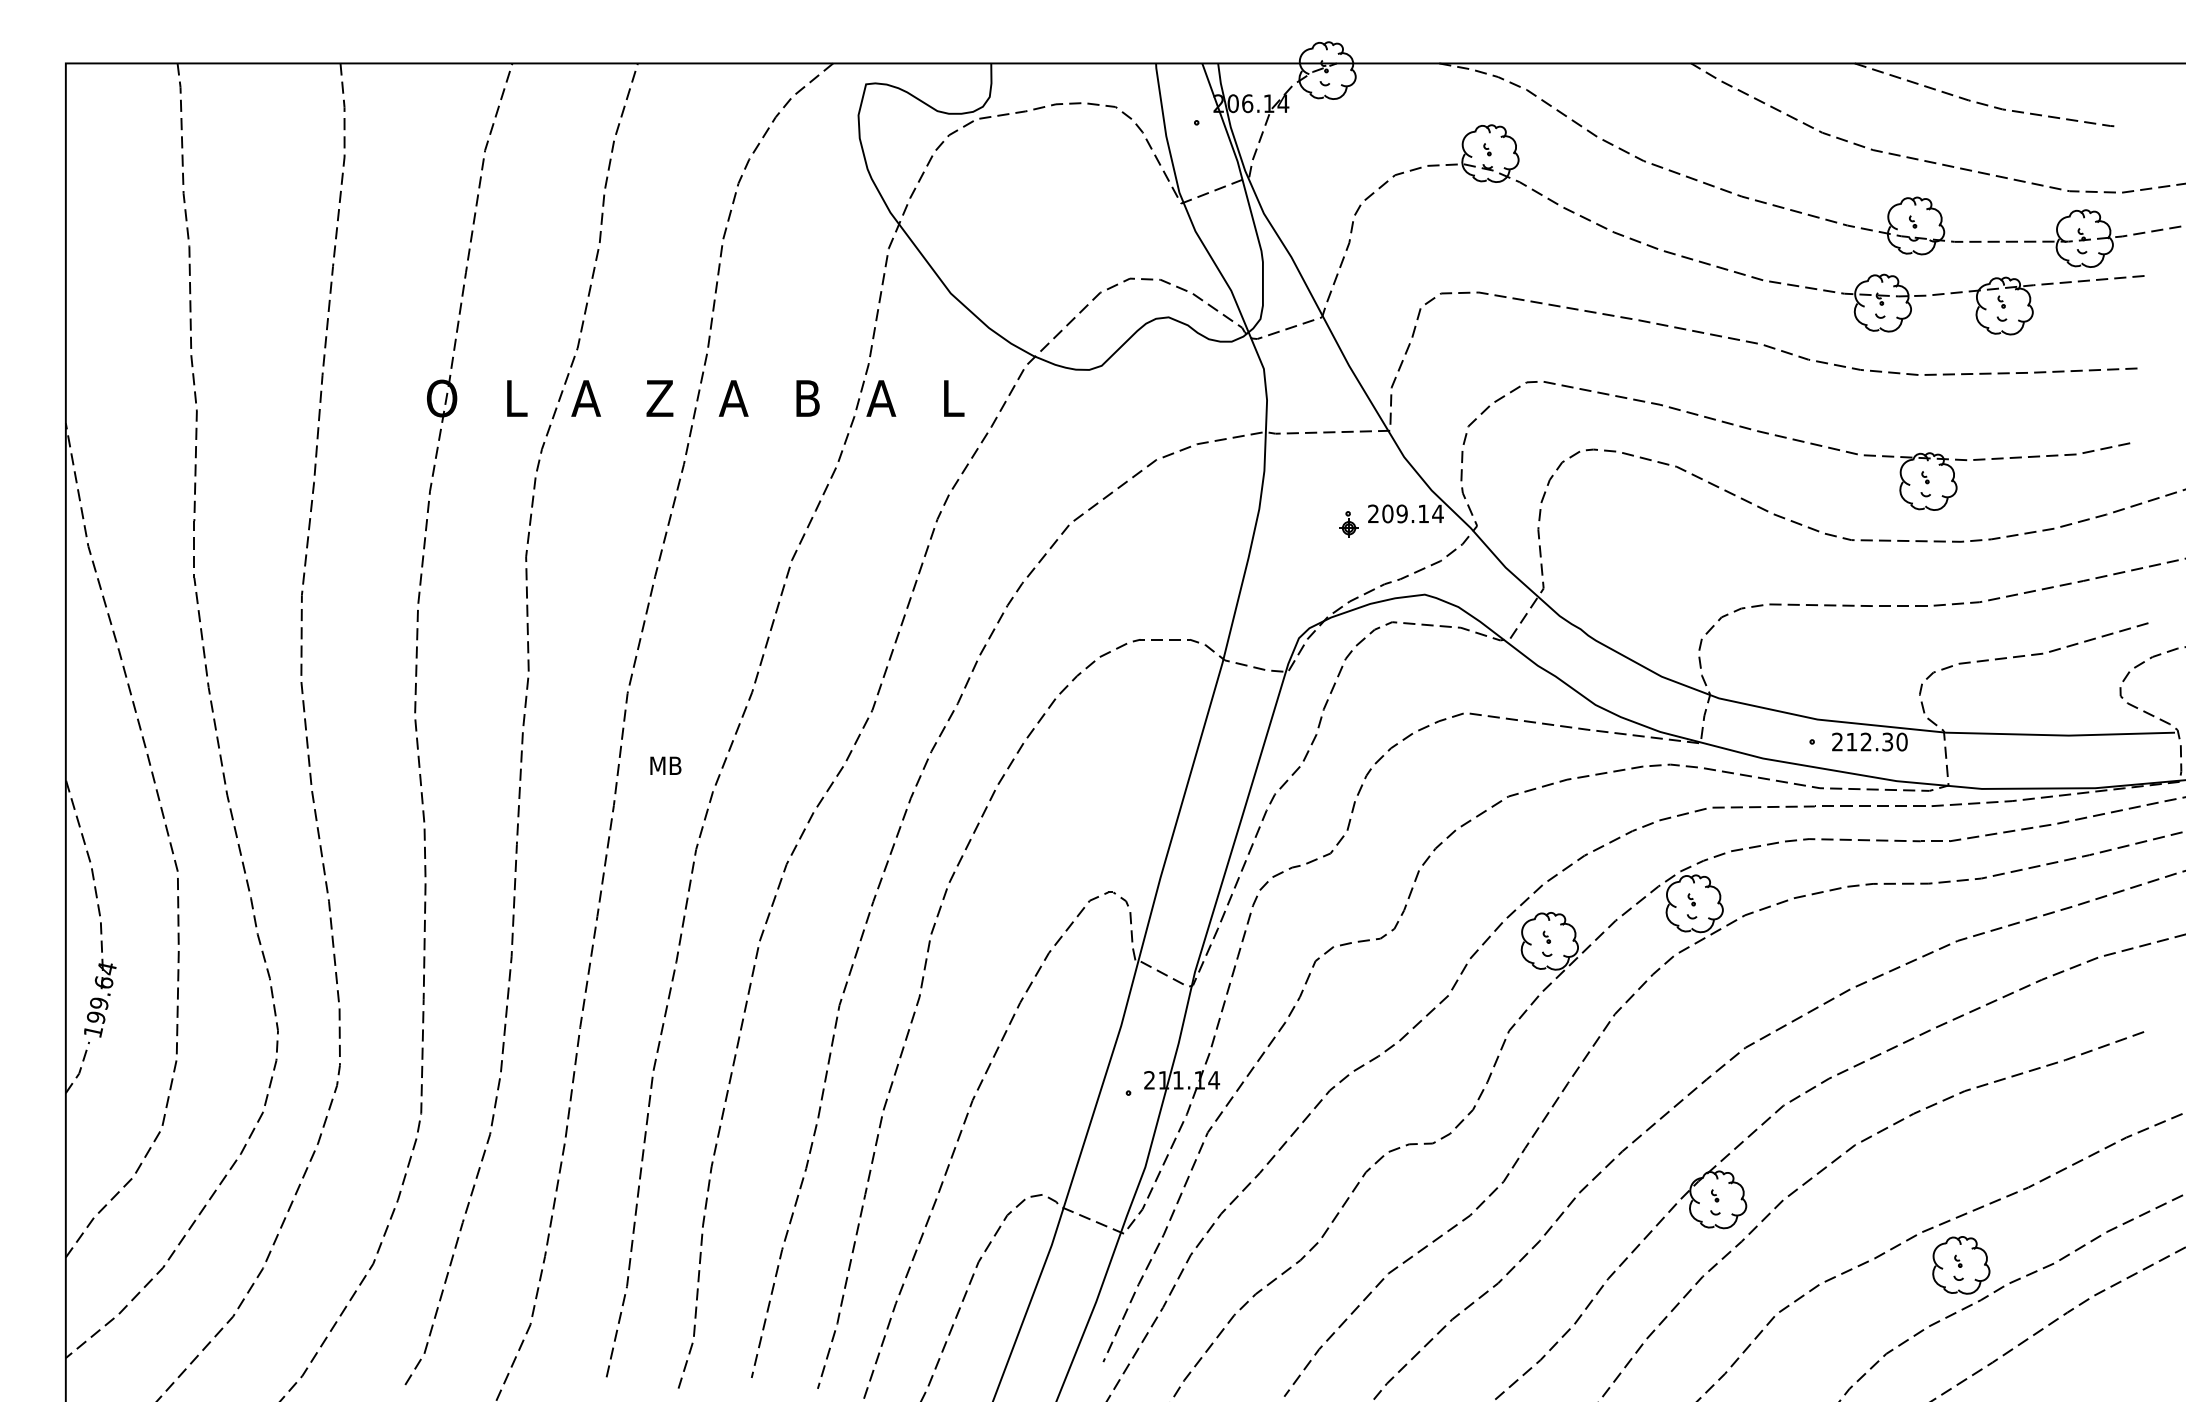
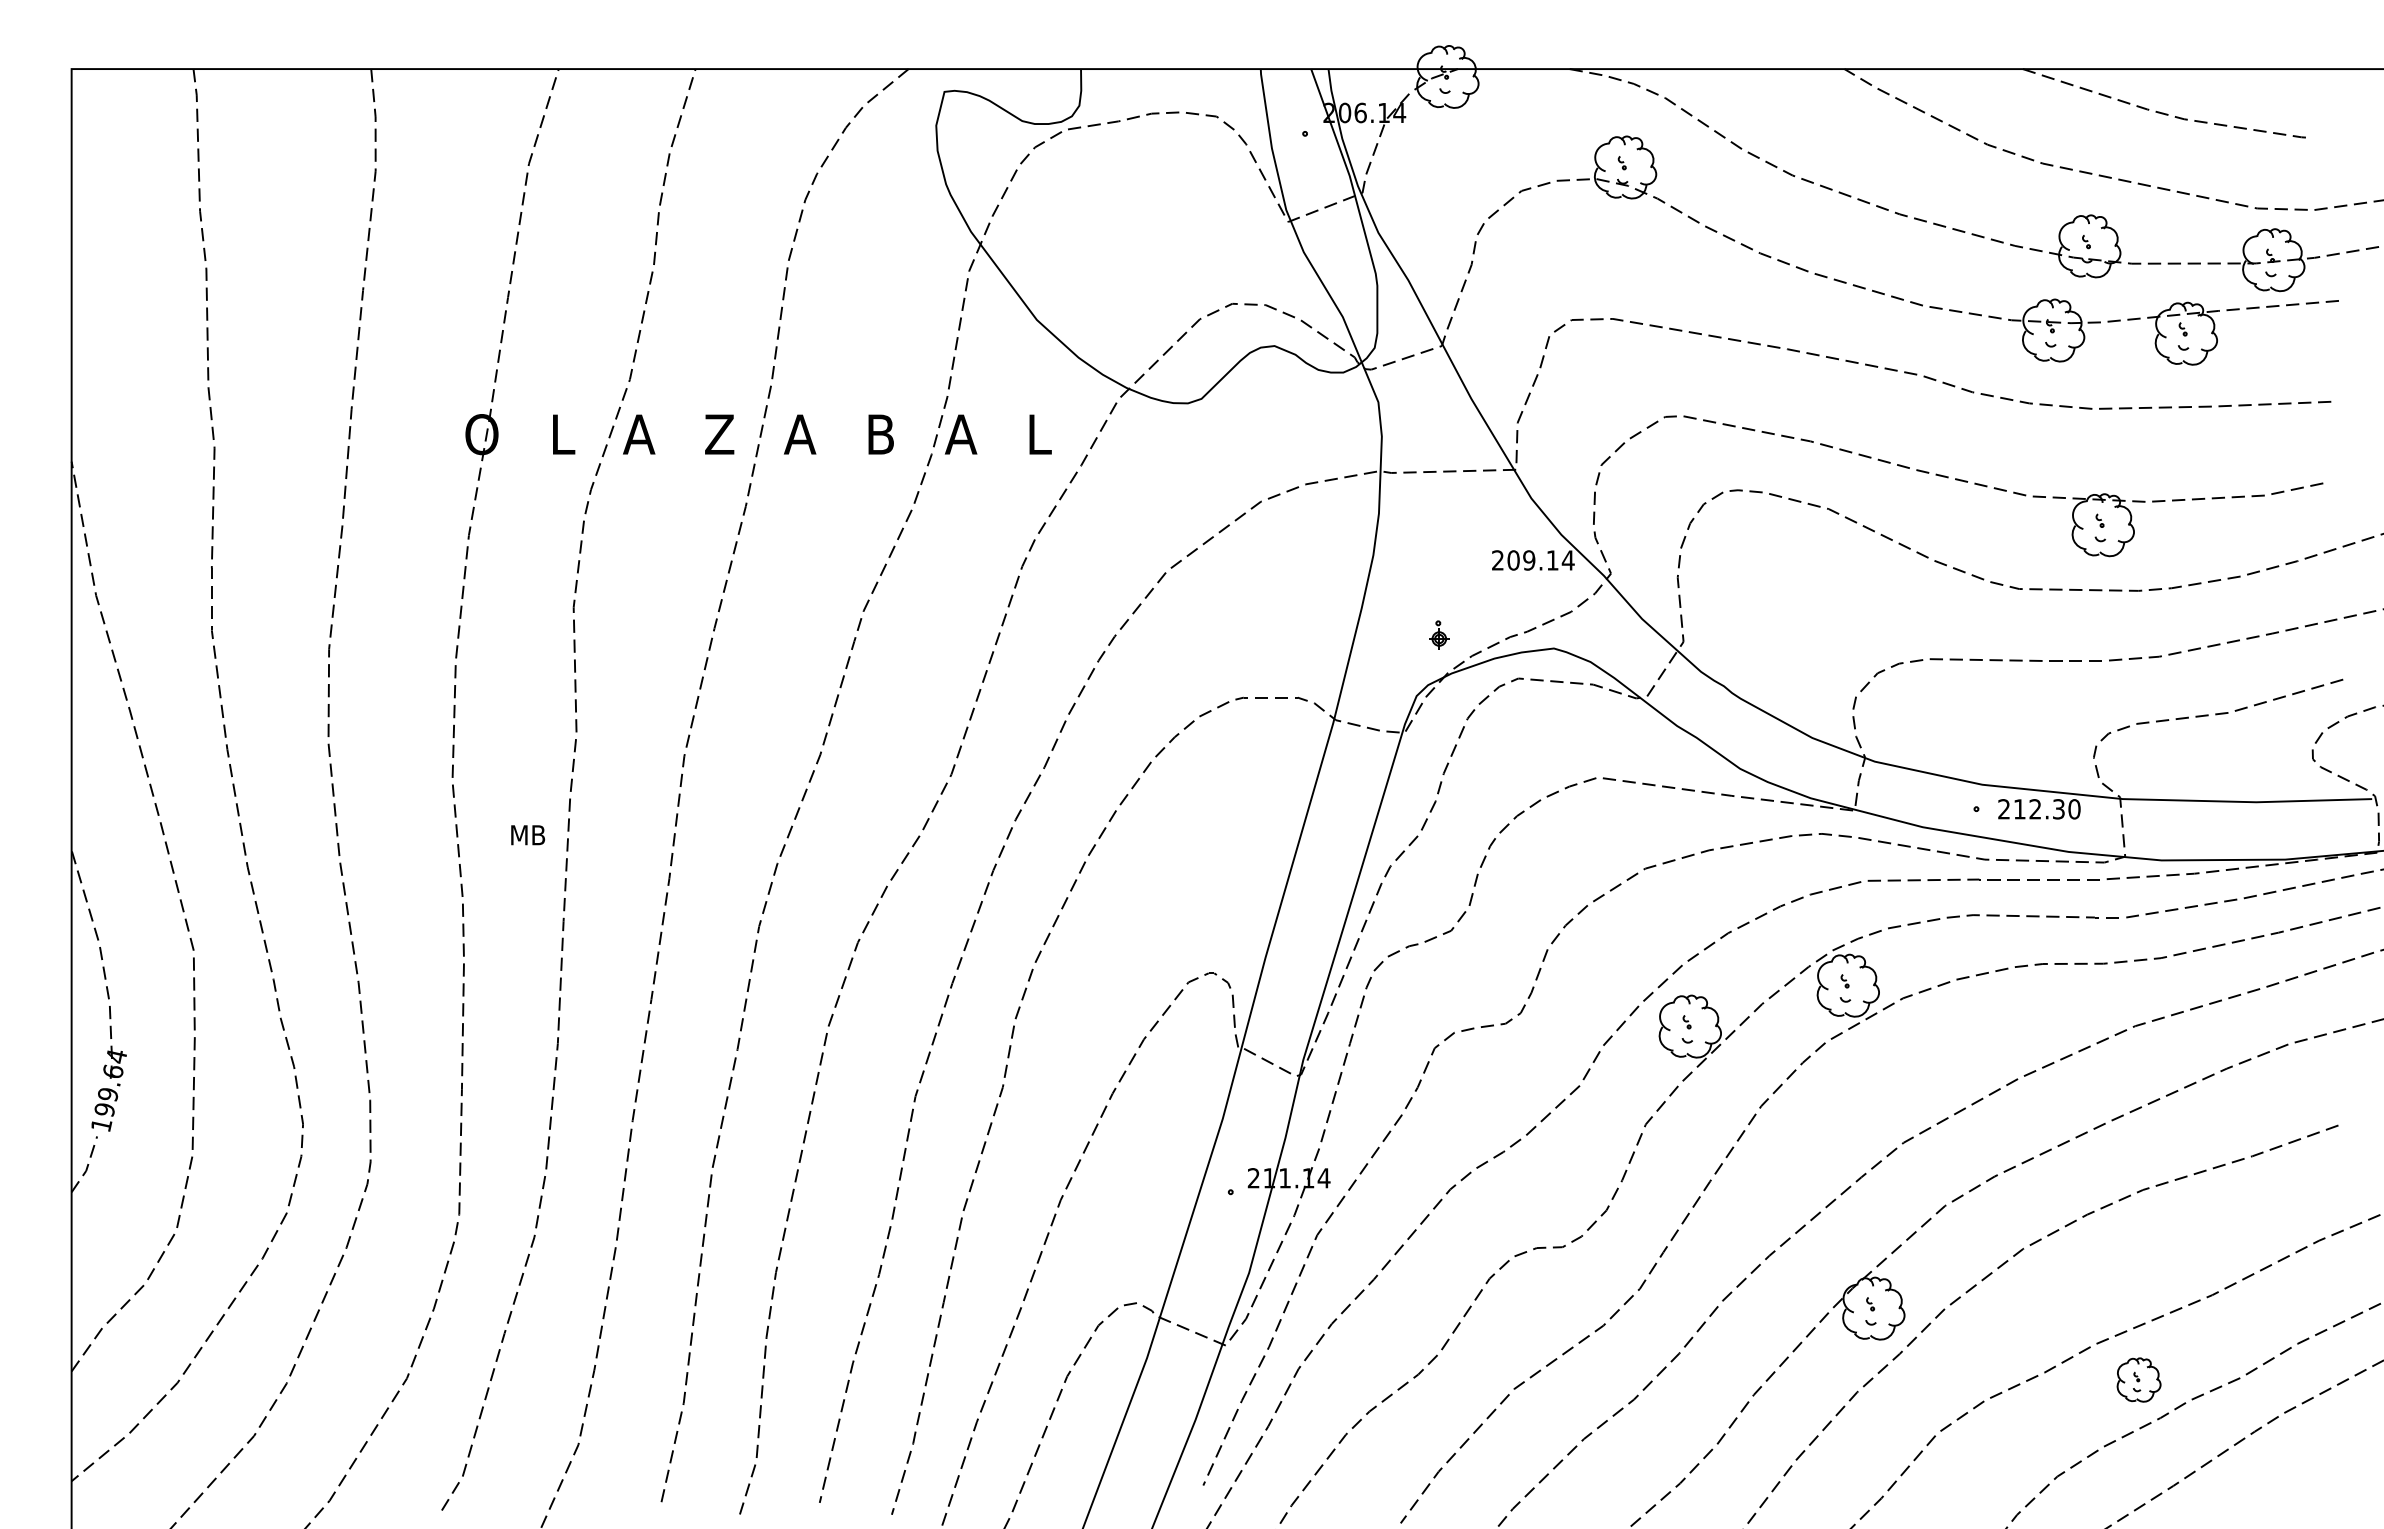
part: (1349, 524) -> (1439, 634), moved
text: (666, 766) -> (528, 835), moved
part: (1960, 1264) -> (2138, 1379), size x0.7

